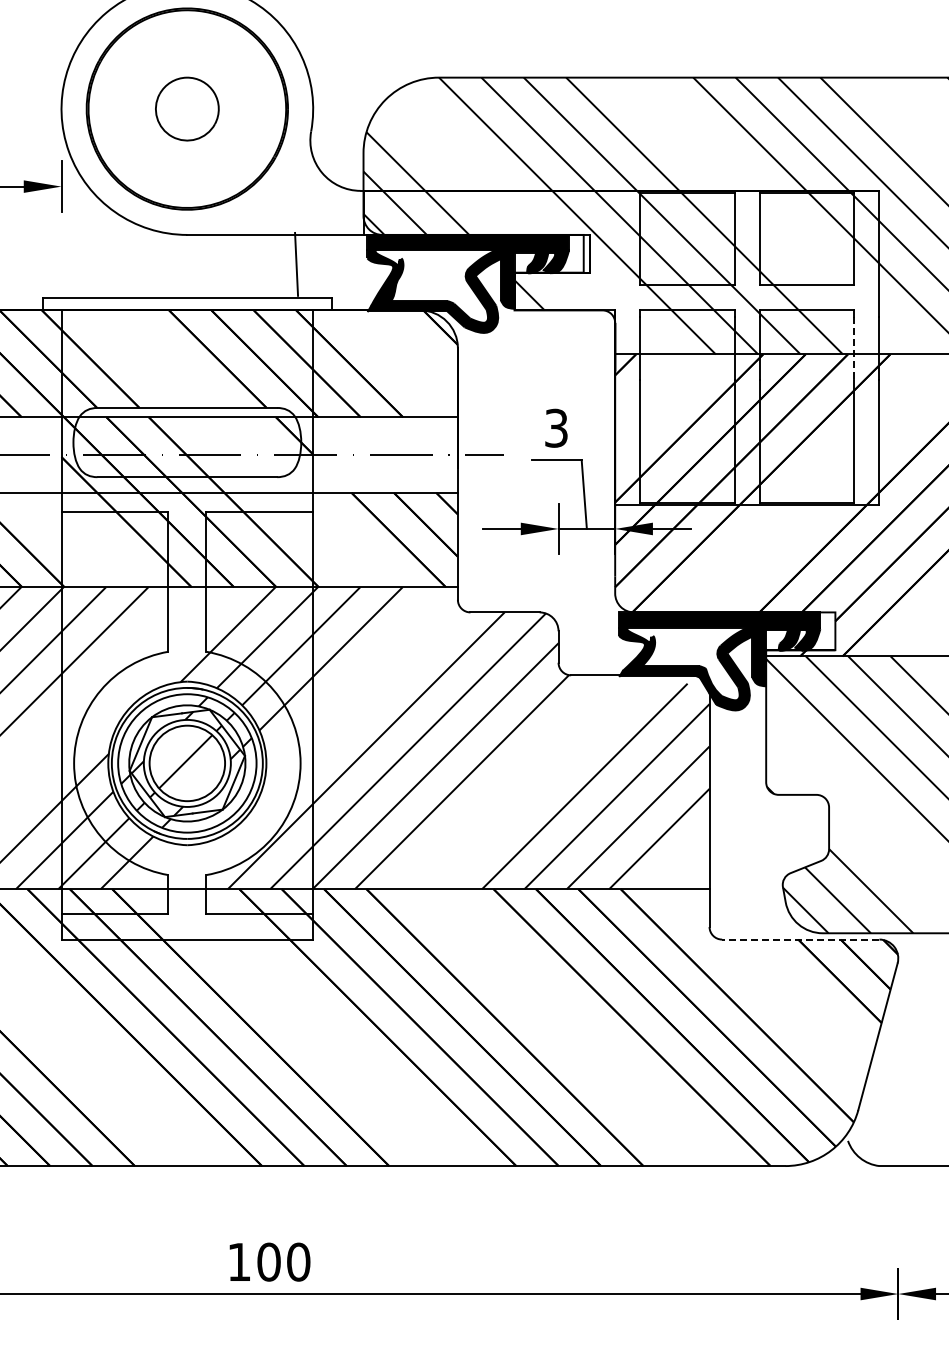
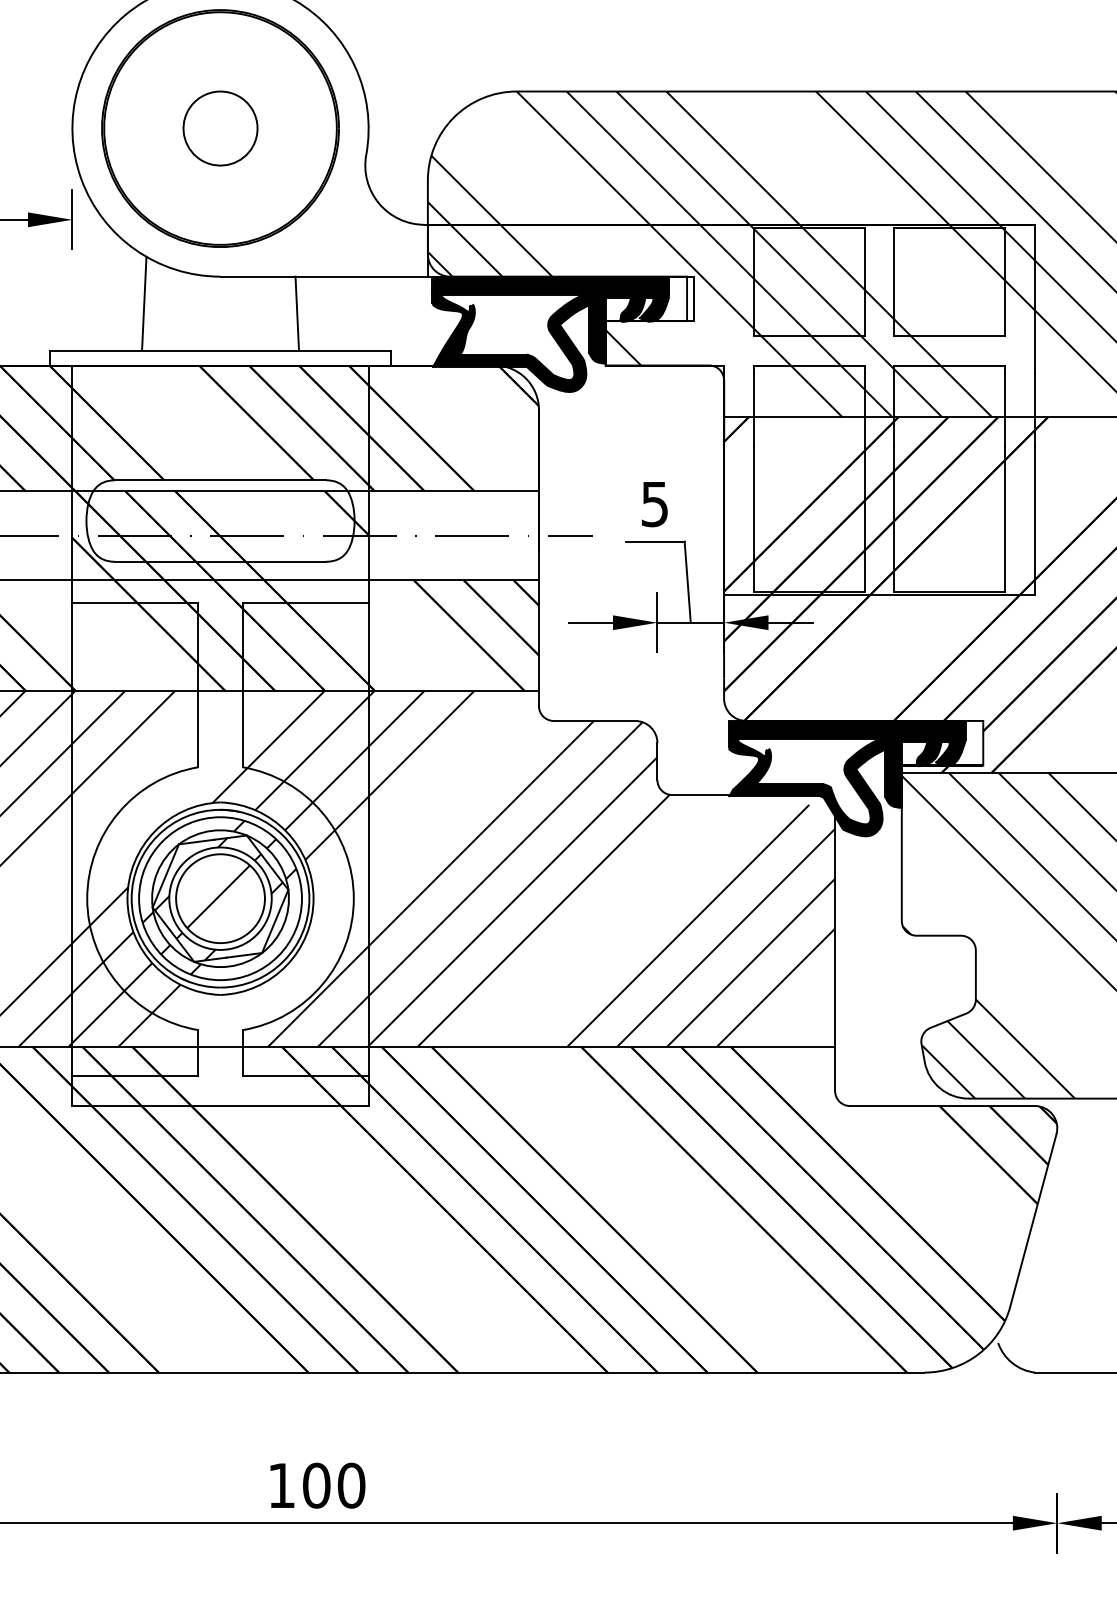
line: (122, 257) -> (144, 303), added
line: (296, 263) -> (297, 312), moved
line: (854, 348) -> (1005, 410), dashed -> solid
text: (556, 427) -> (655, 503), 3 -> 5
line: (800, 939) -> (942, 1105), dashed -> solid

